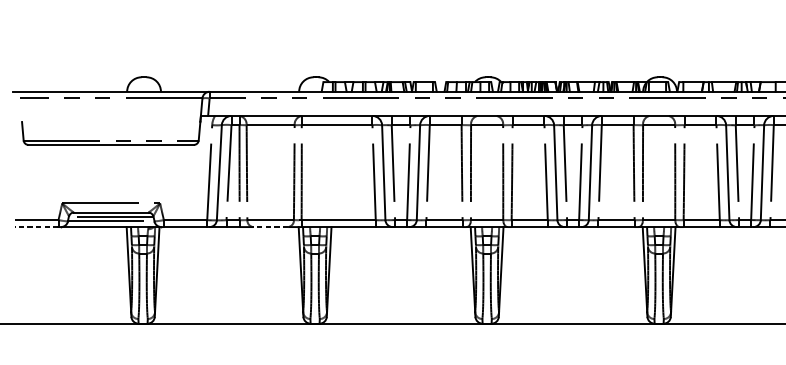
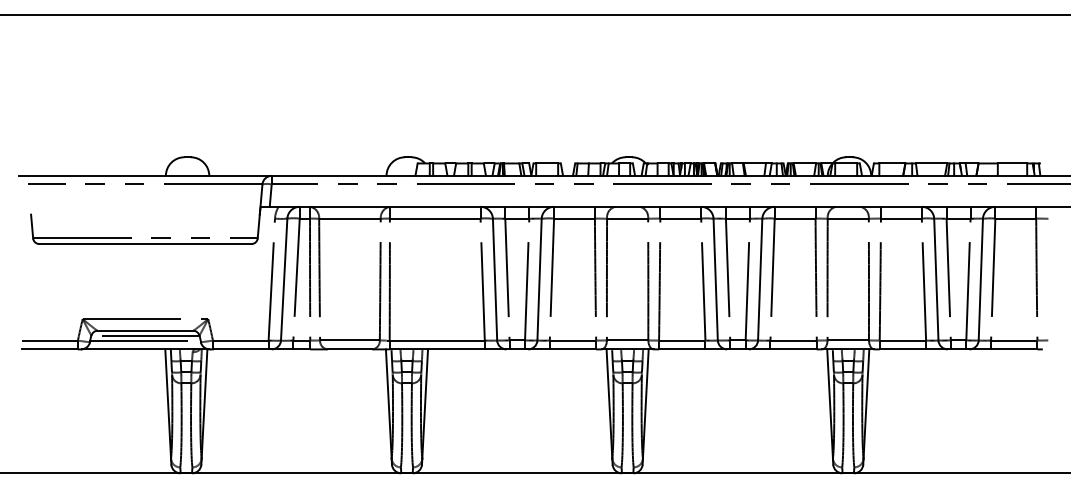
line: (37, 227) -> (50, 349), dashed -> solid
line: (270, 227) -> (349, 349), dashed -> solid

